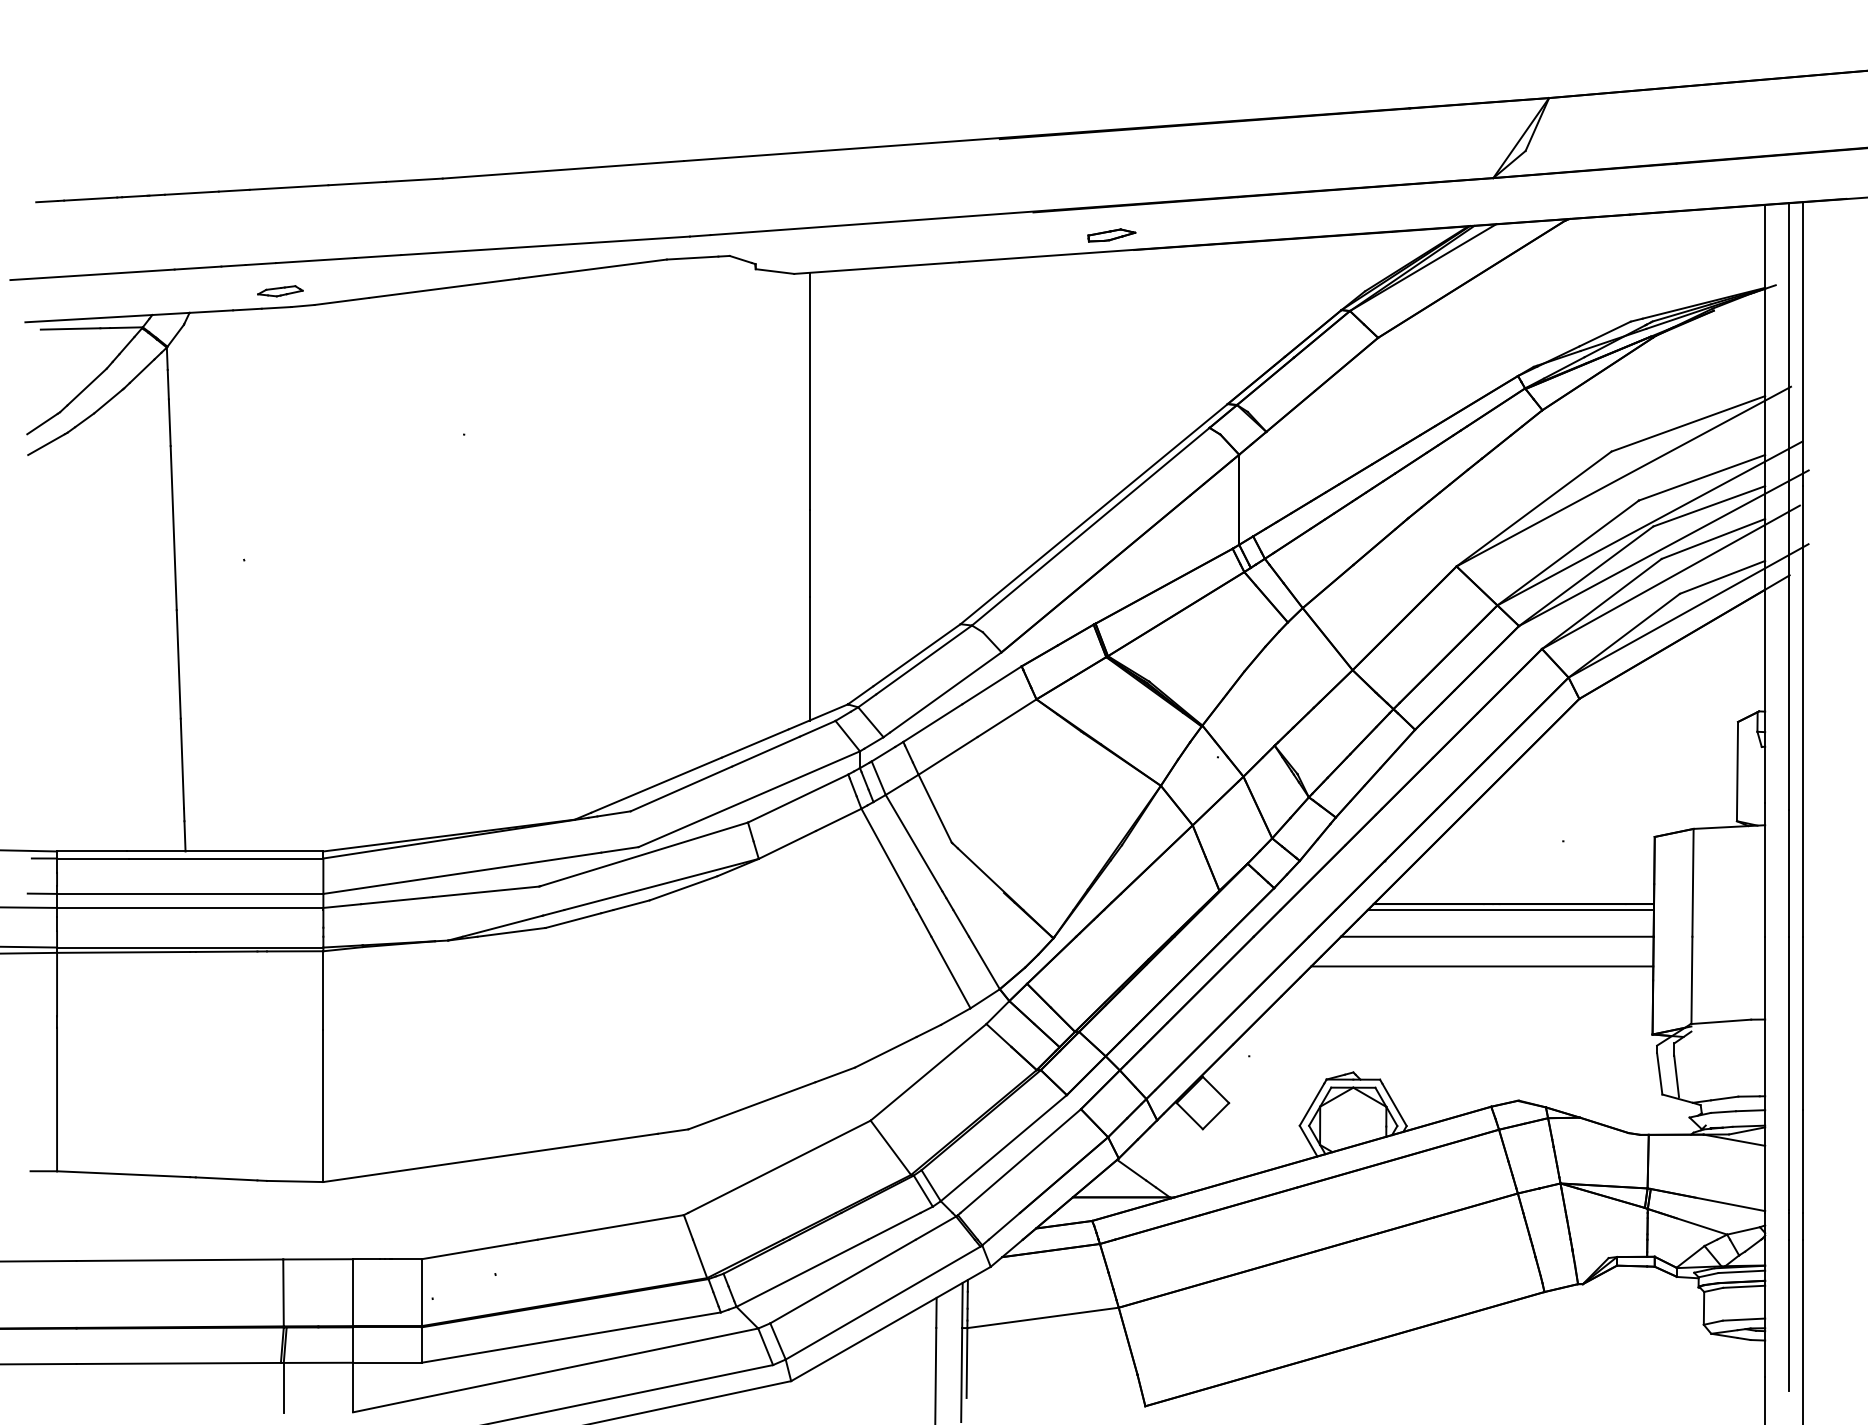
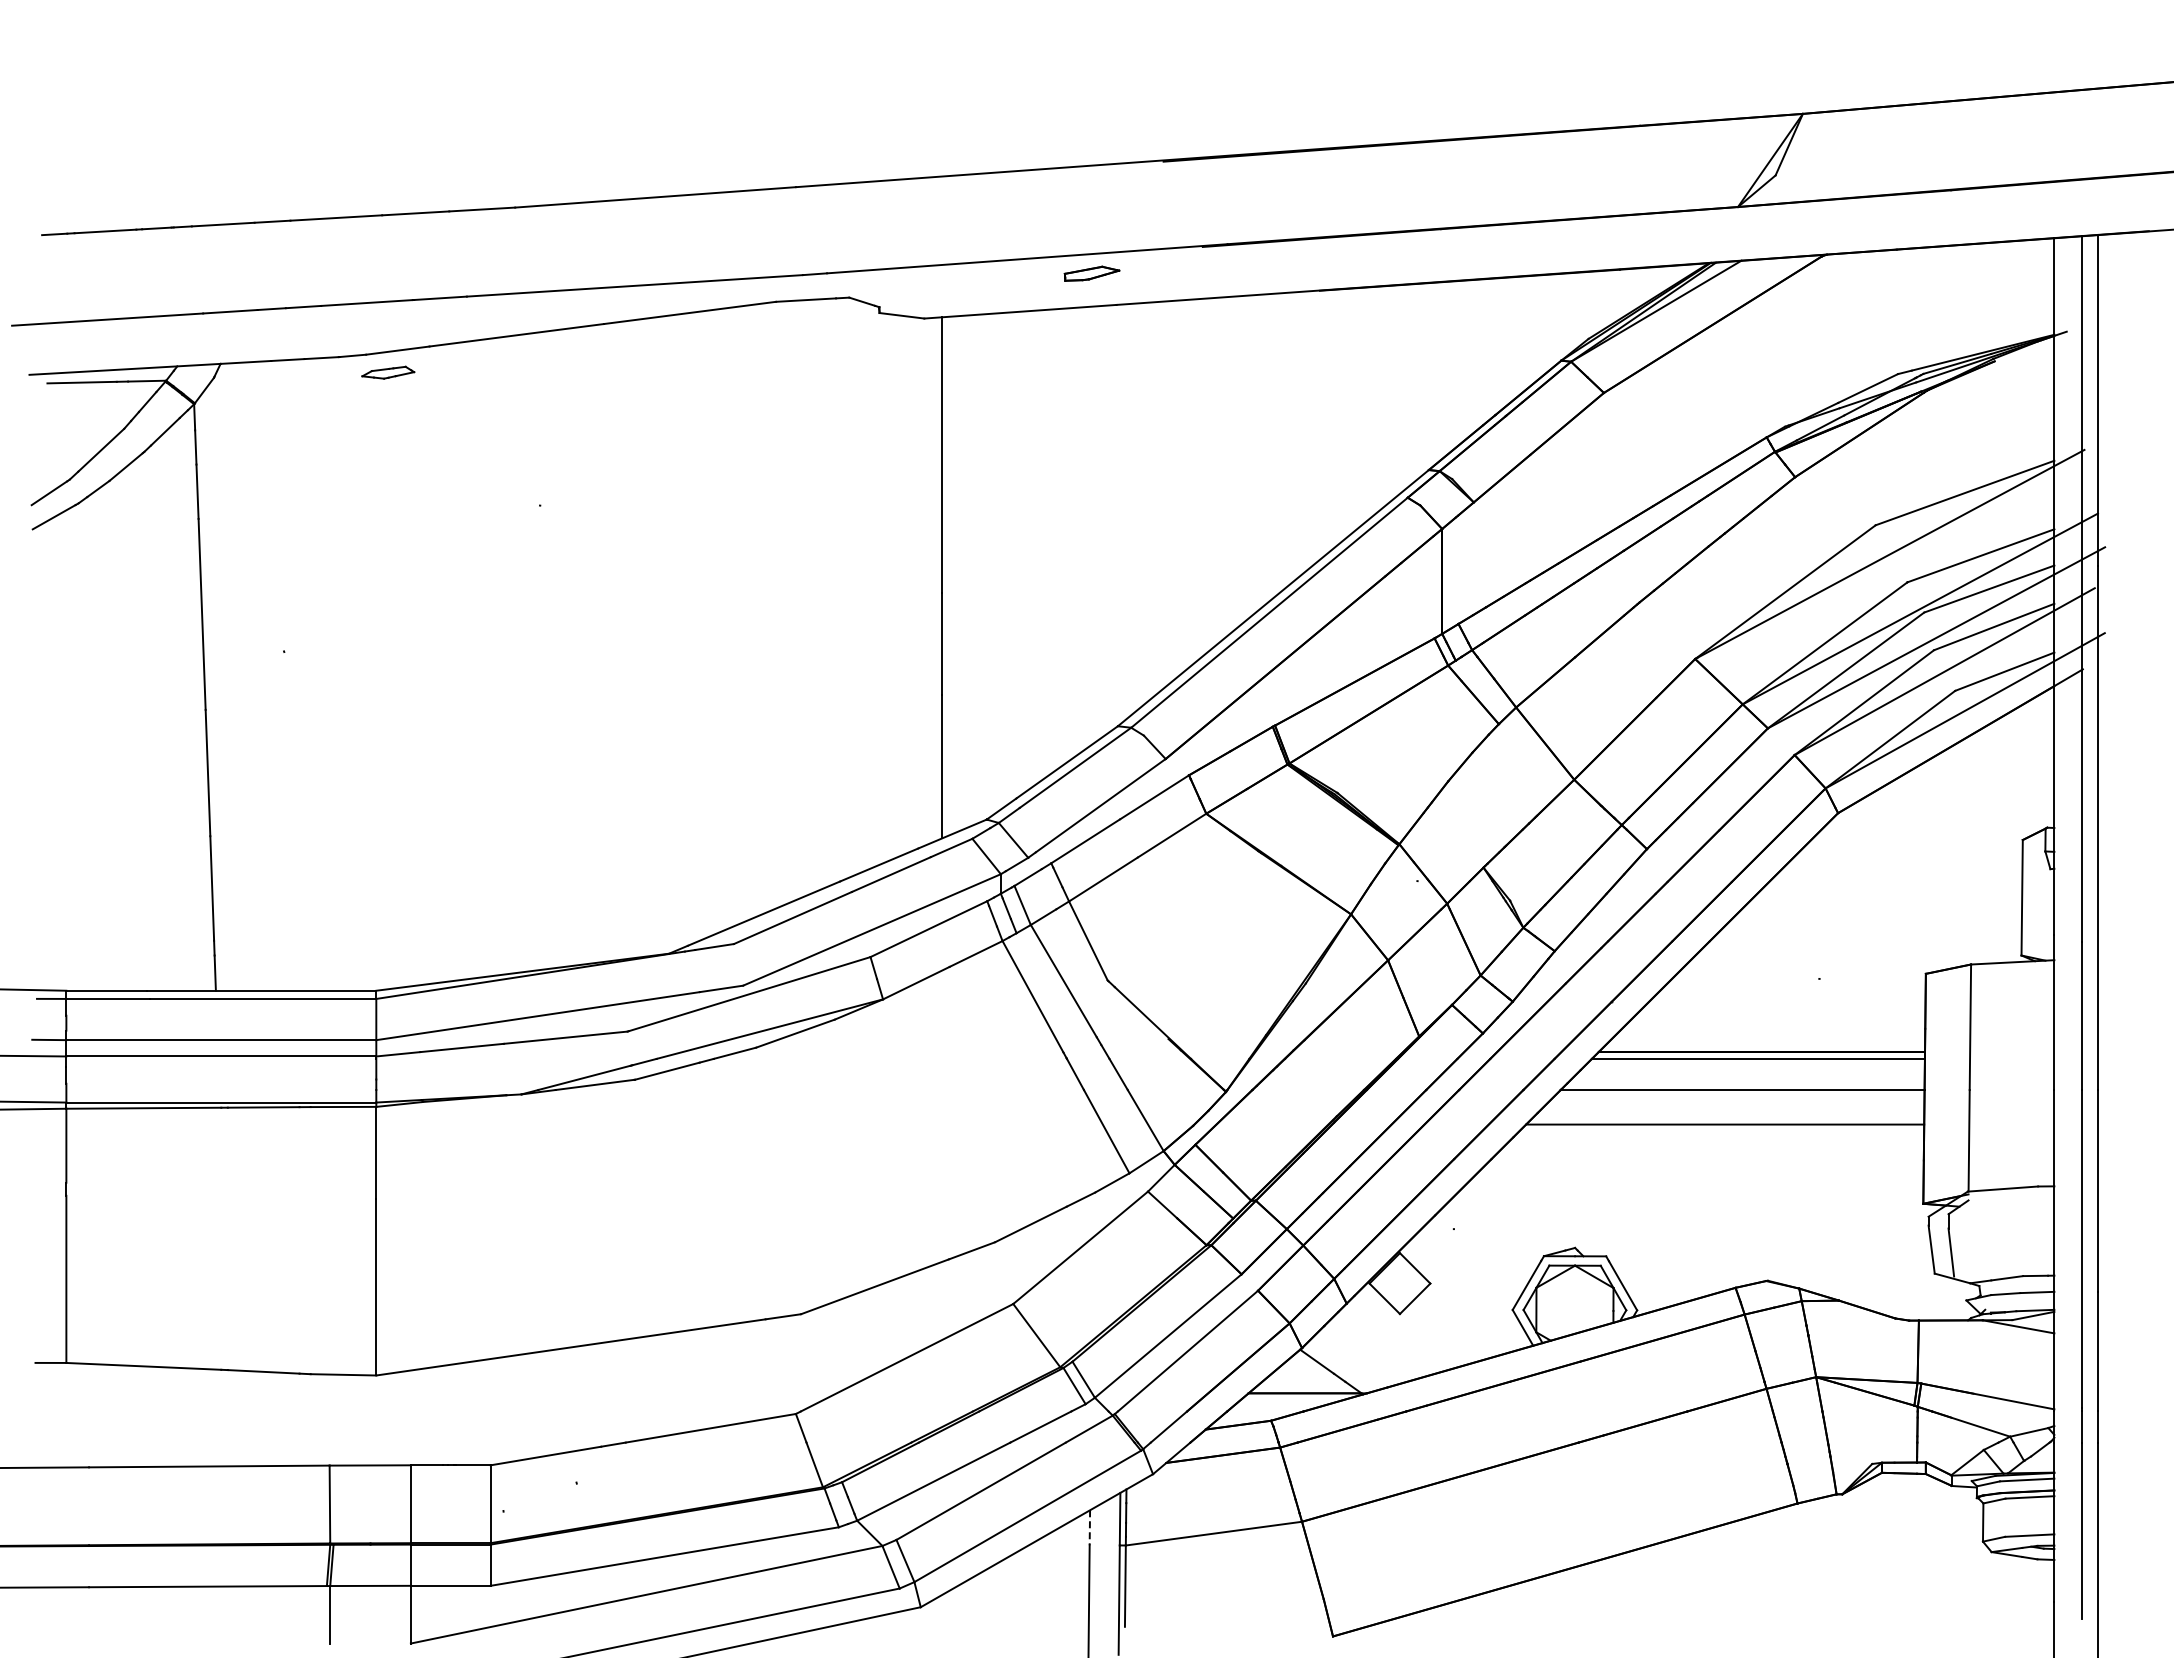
part: (1111, 235) -> (1091, 273), moved
part: (280, 291) -> (388, 372), moved
line: (936, 1312) -> (1089, 1527), solid -> dashed

